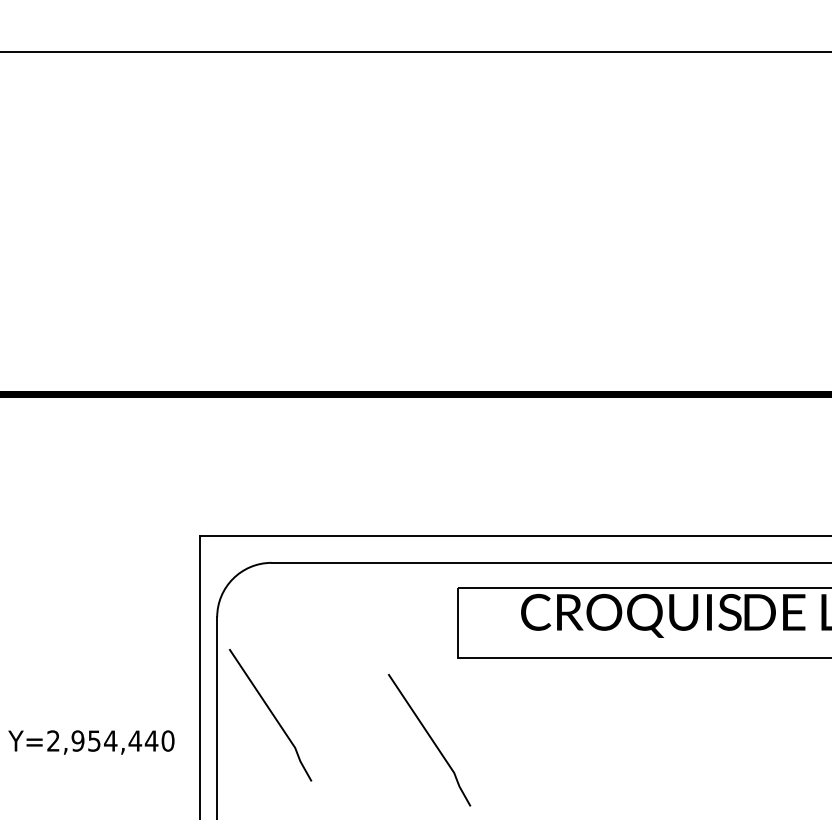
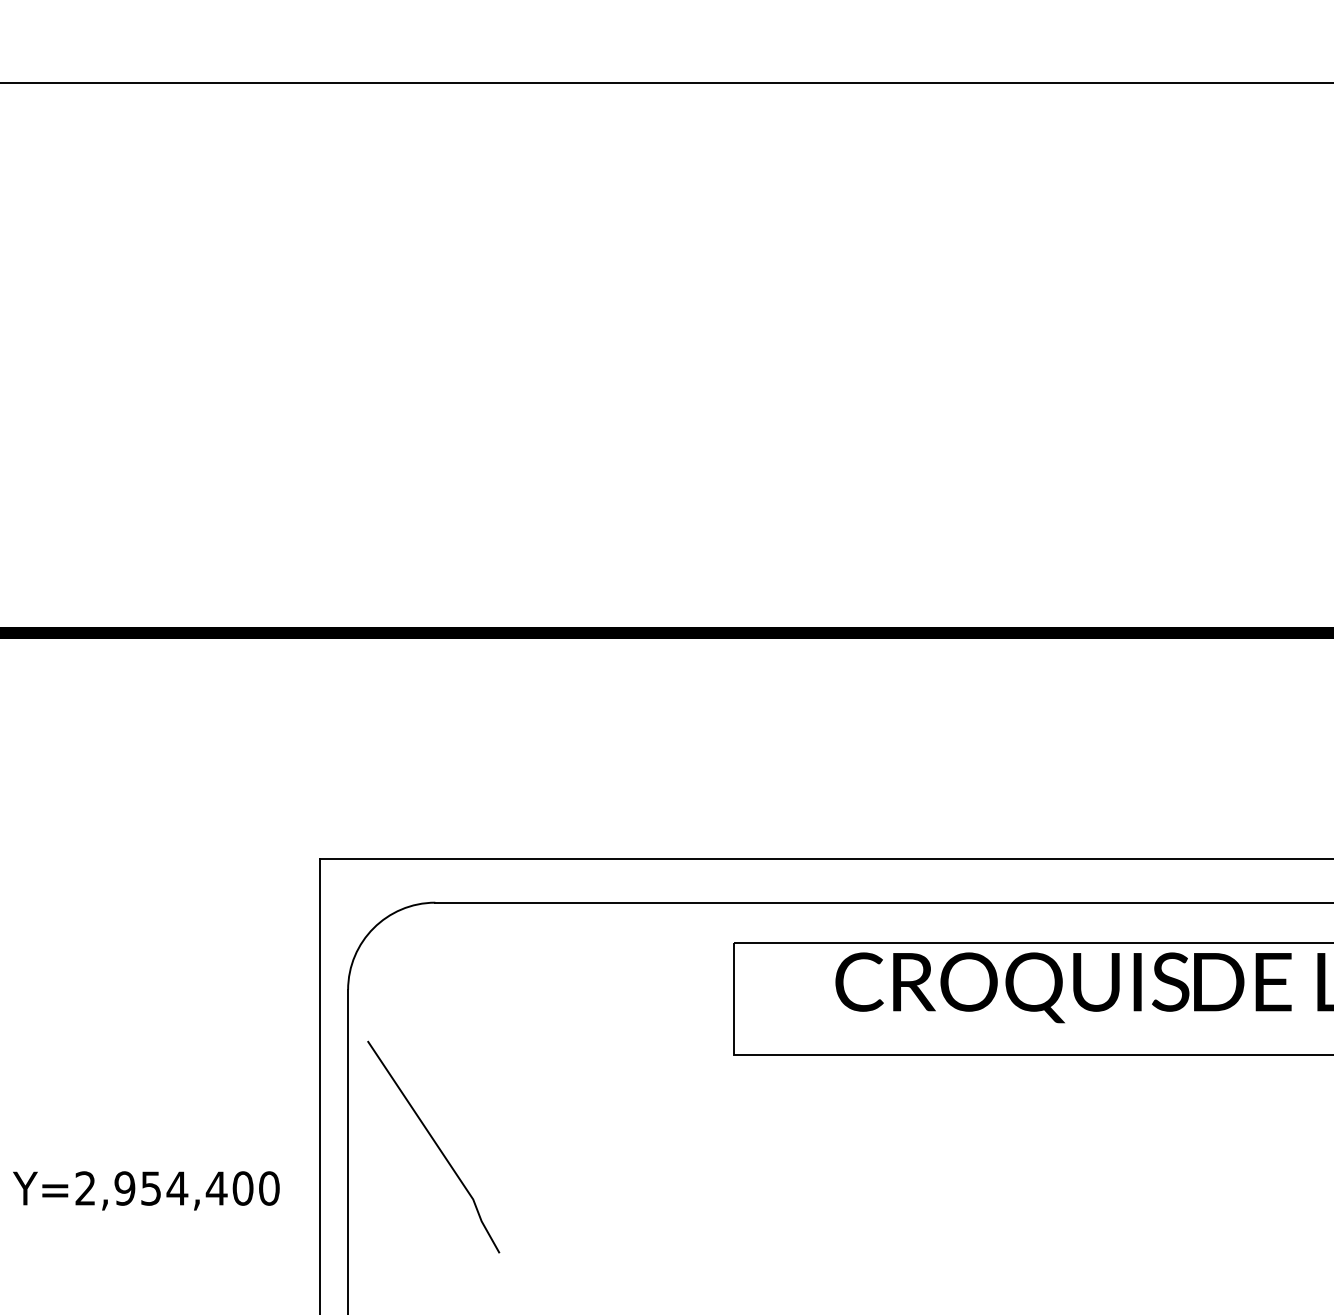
line: (430, 739) -> (690, 1186), removed
text: (151, 740) -> (242, 1187), Y=2,954,440 -> Y=2,954,400

